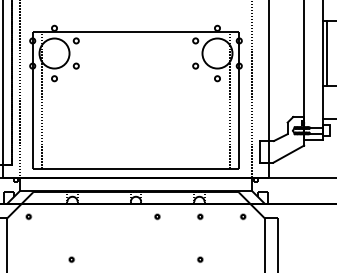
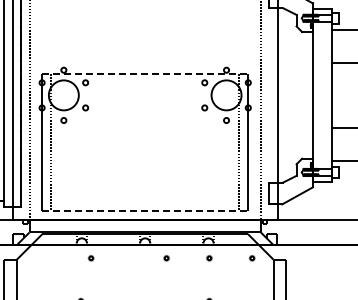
line: (136, 31) -> (145, 73), solid -> dashed
line: (326, 53) -> (335, 95), removed
line: (136, 168) -> (145, 210), solid -> dashed
part: (28, 216) -> (90, 258), moved

